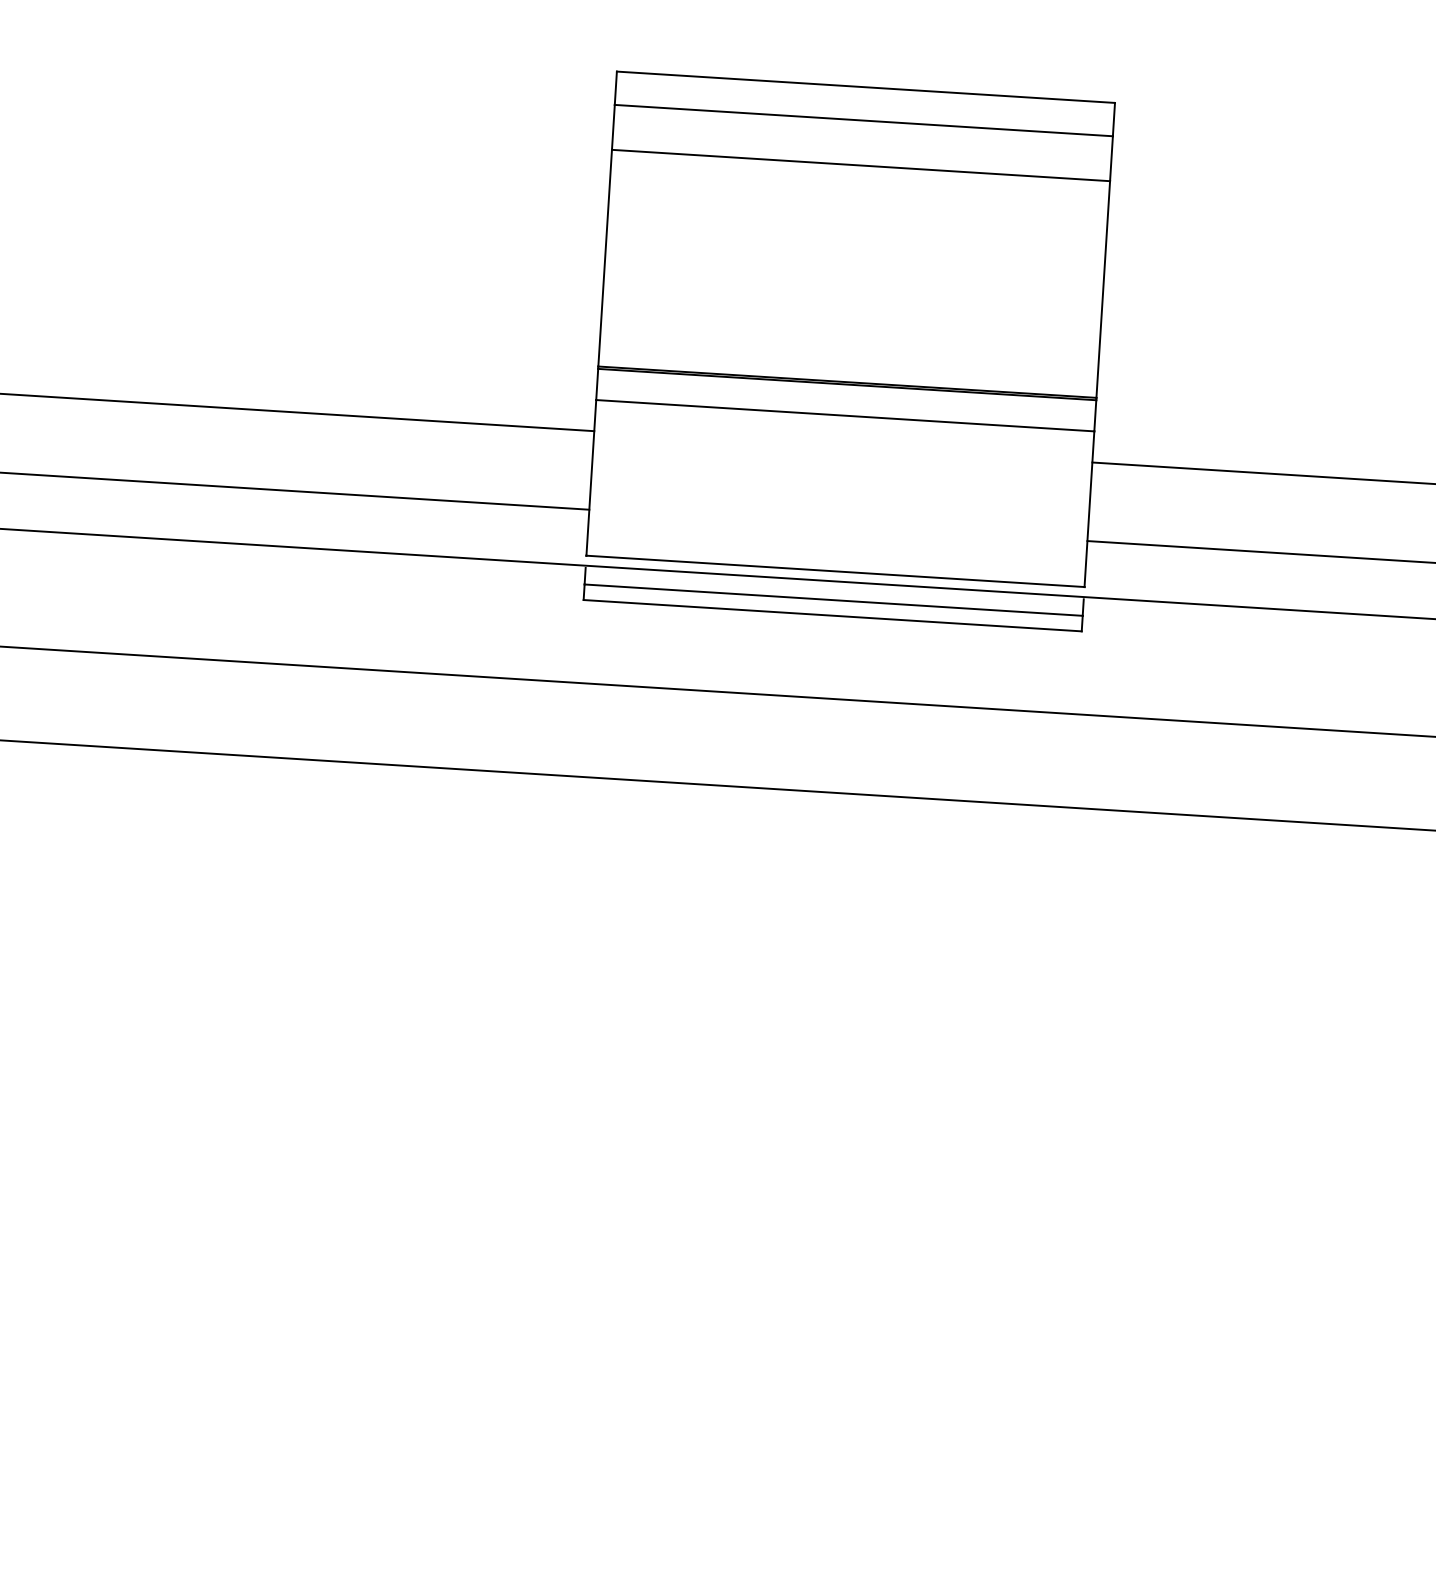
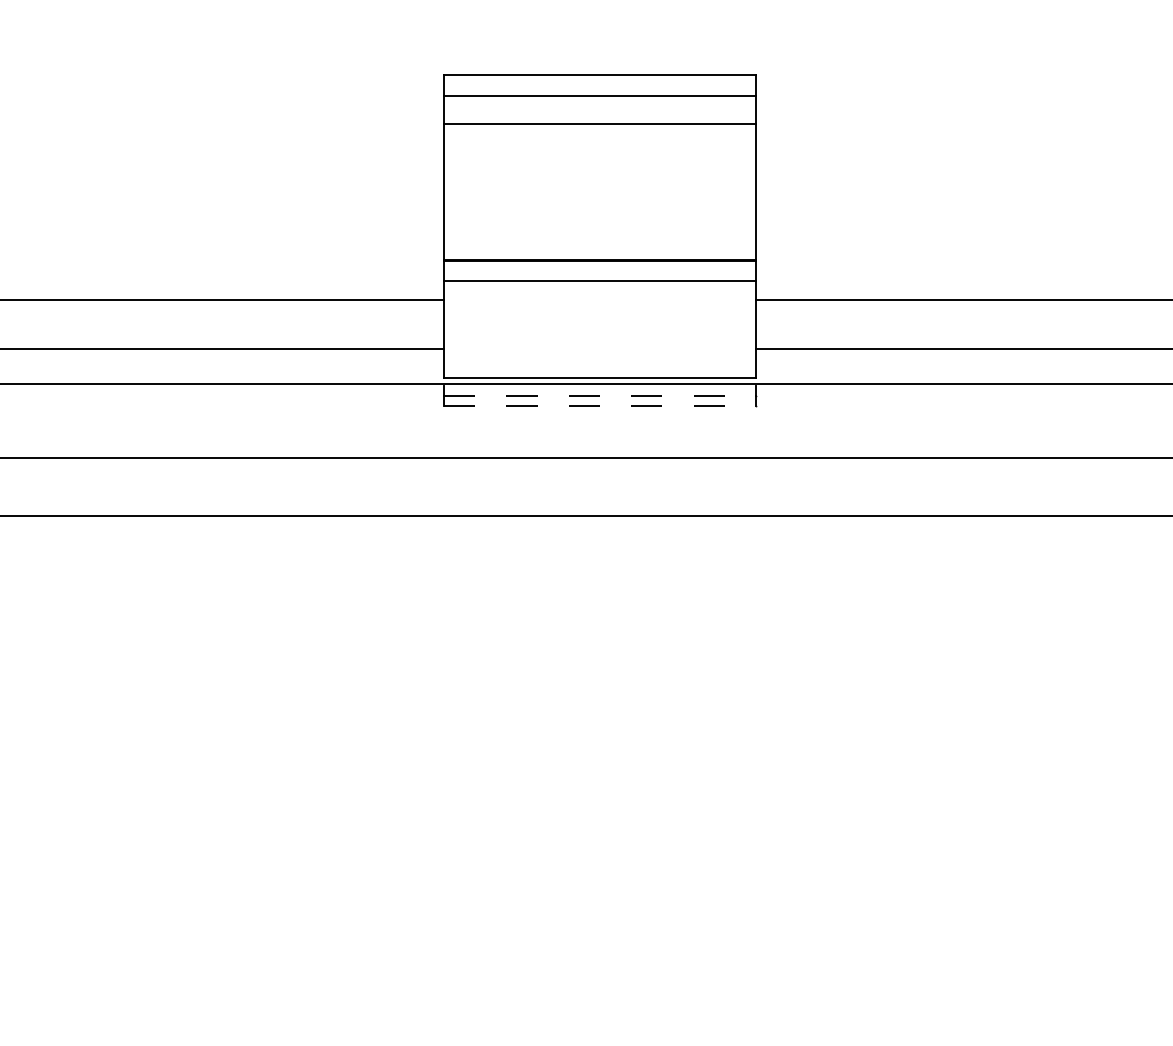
line: (832, 600) -> (599, 396), solid -> dashed
line: (831, 615) -> (599, 405), solid -> dashed

